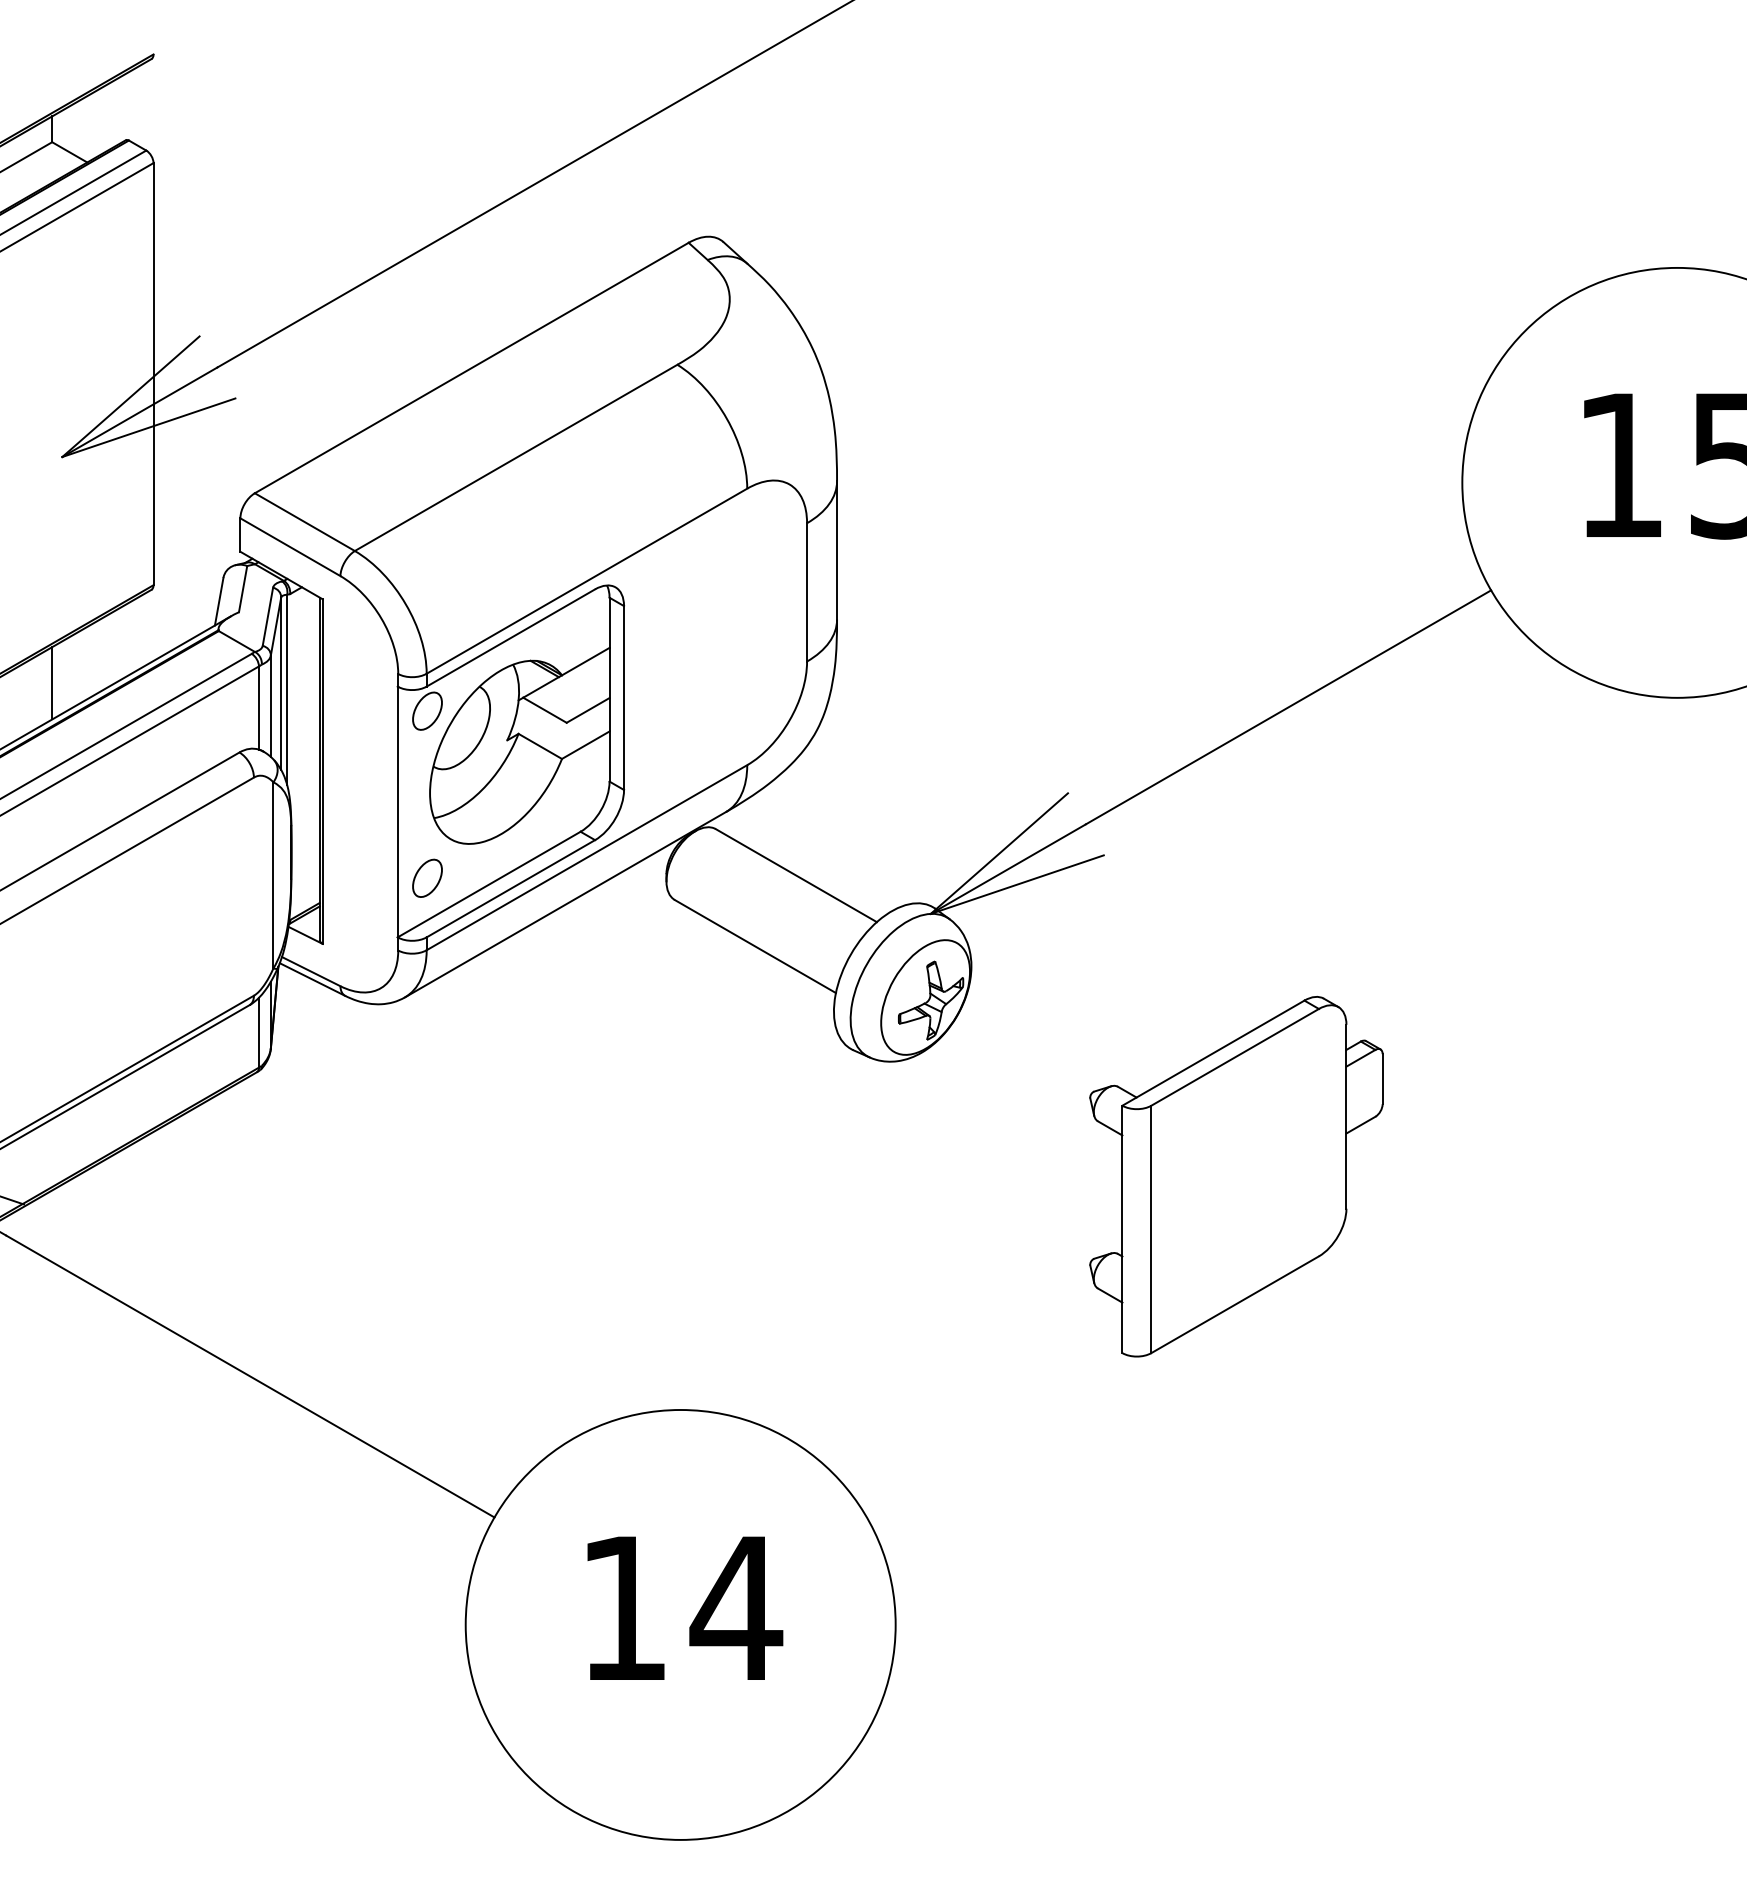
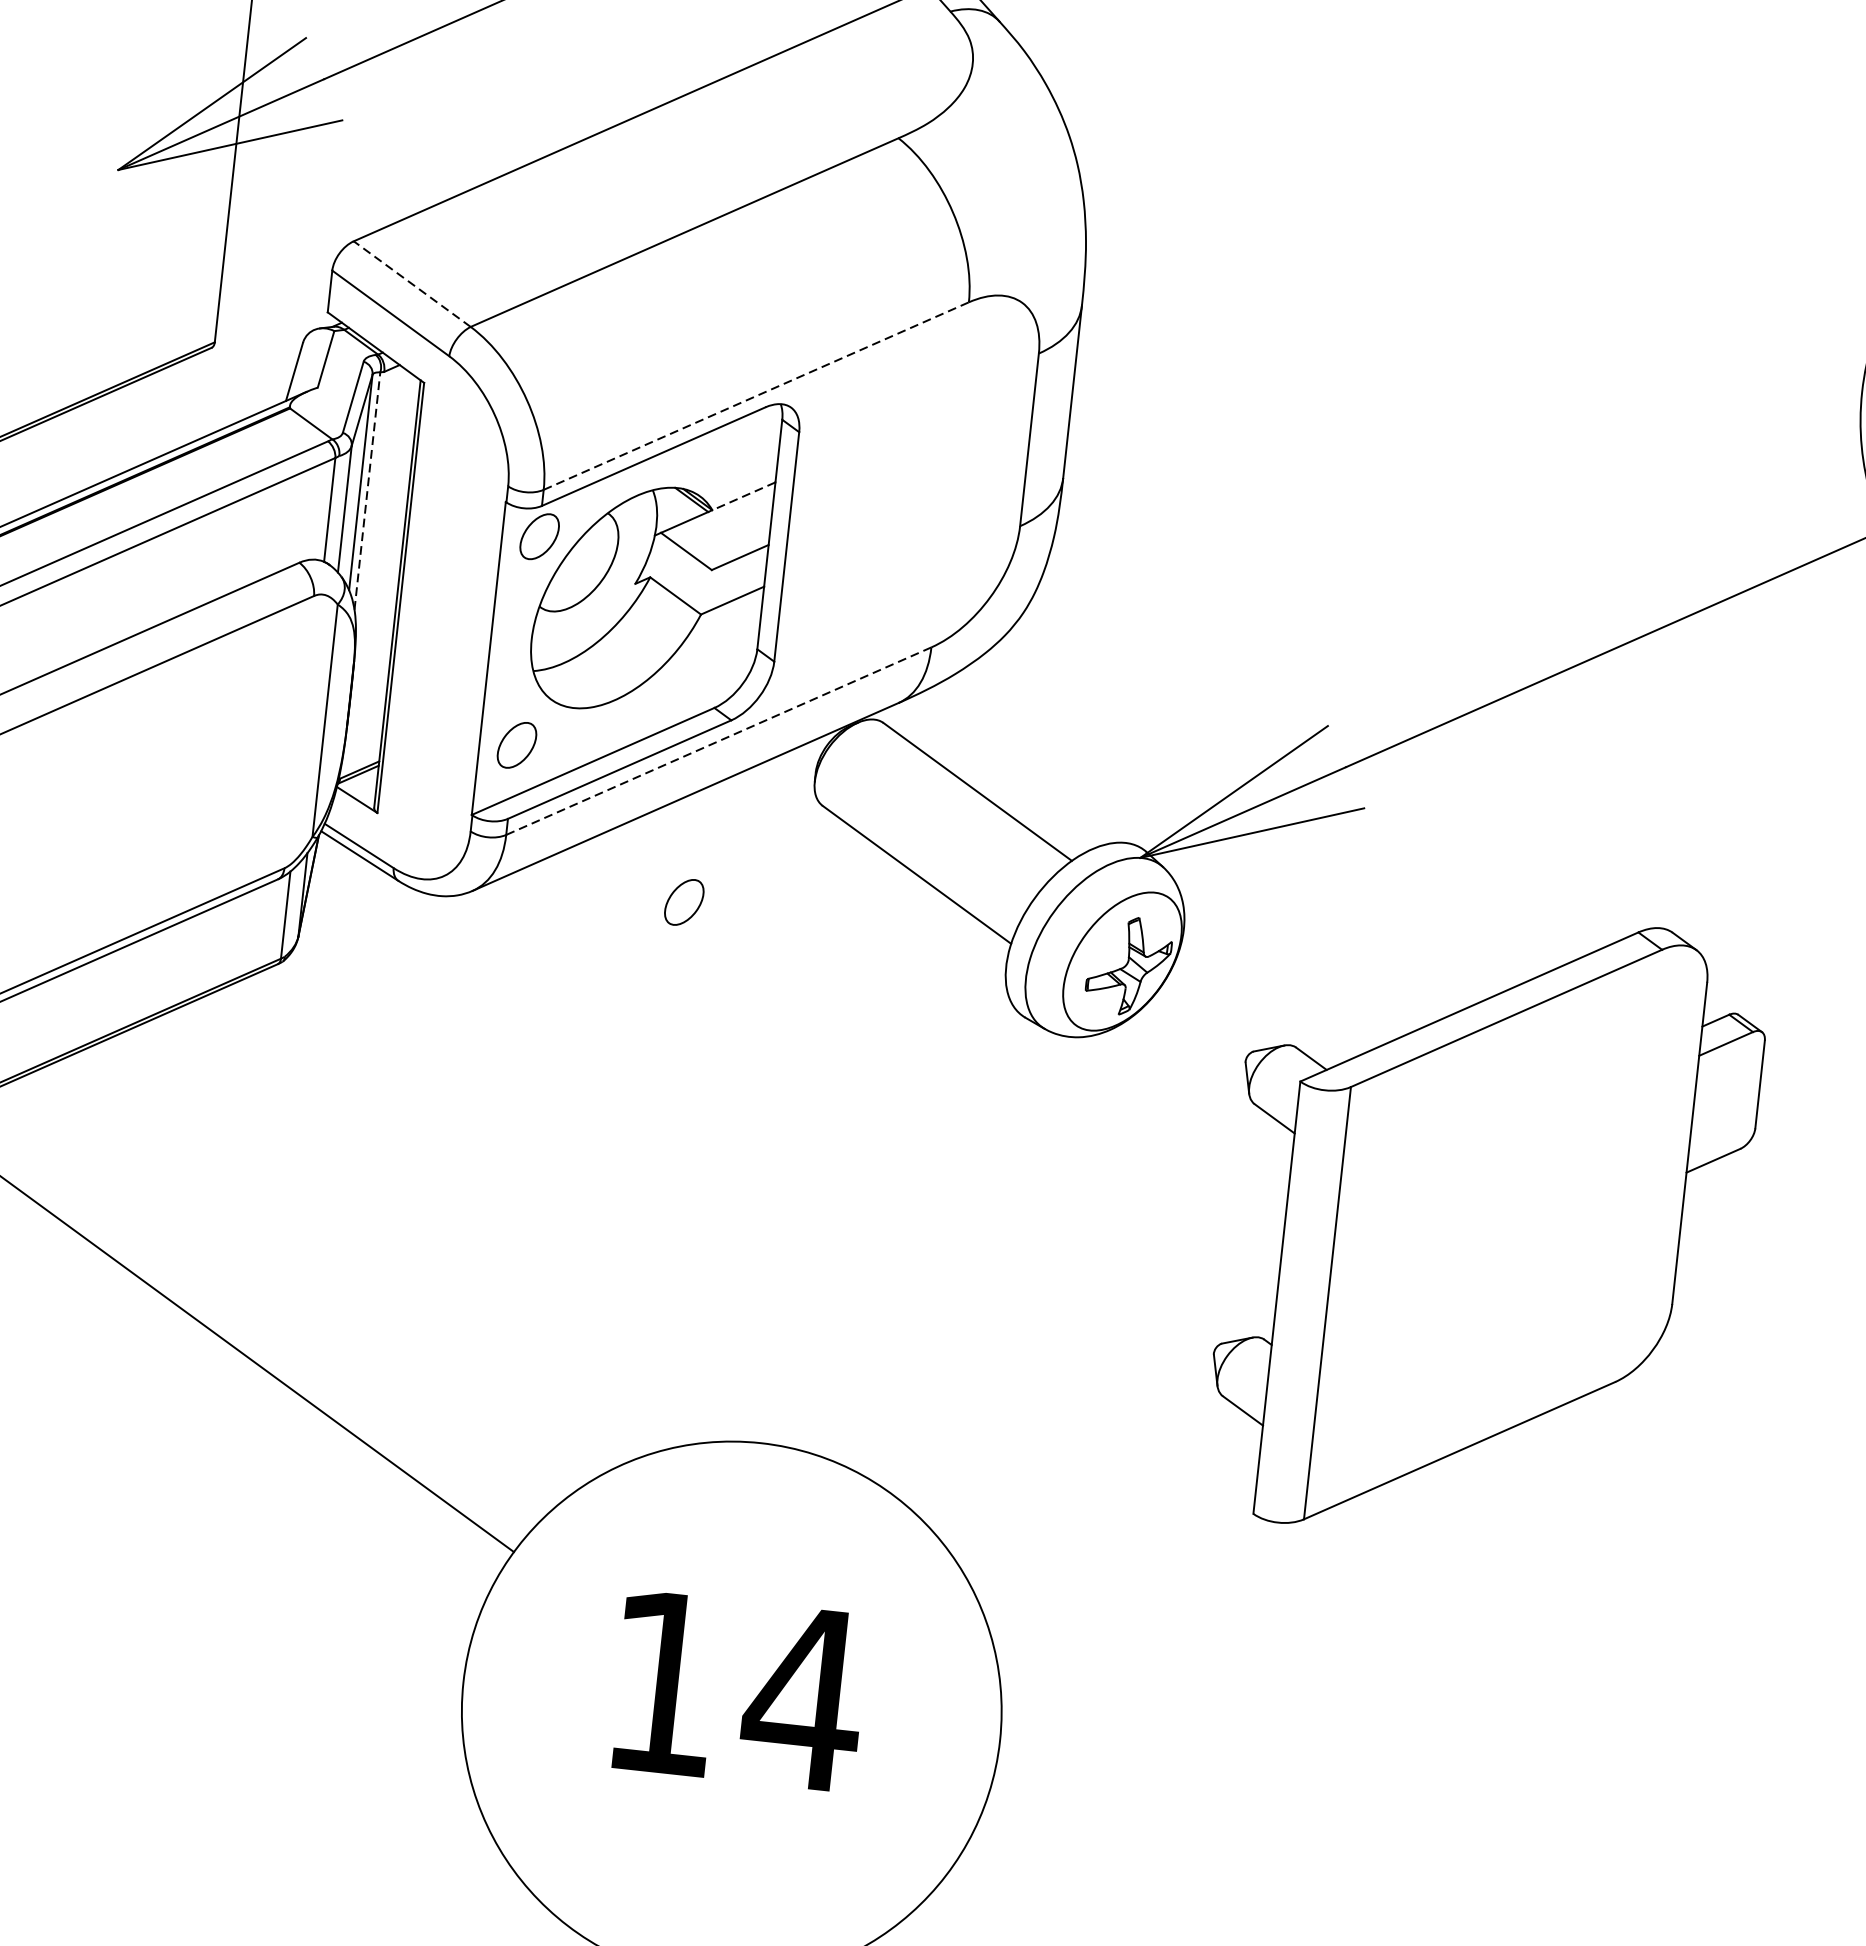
line: (304, 522) -> (411, 284), solid -> dashed
line: (587, 580) -> (757, 395), solid -> dashed
line: (585, 661) -> (743, 496), solid -> dashed
line: (52, 683) -> (75, 451), removed
line: (287, 689) -> (367, 490), solid -> dashed
line: (586, 857) -> (718, 740), solid -> dashed
part: (573, 987) -> (684, 901), added
part: (1236, 1176) -> (1486, 1227), size x1.4

